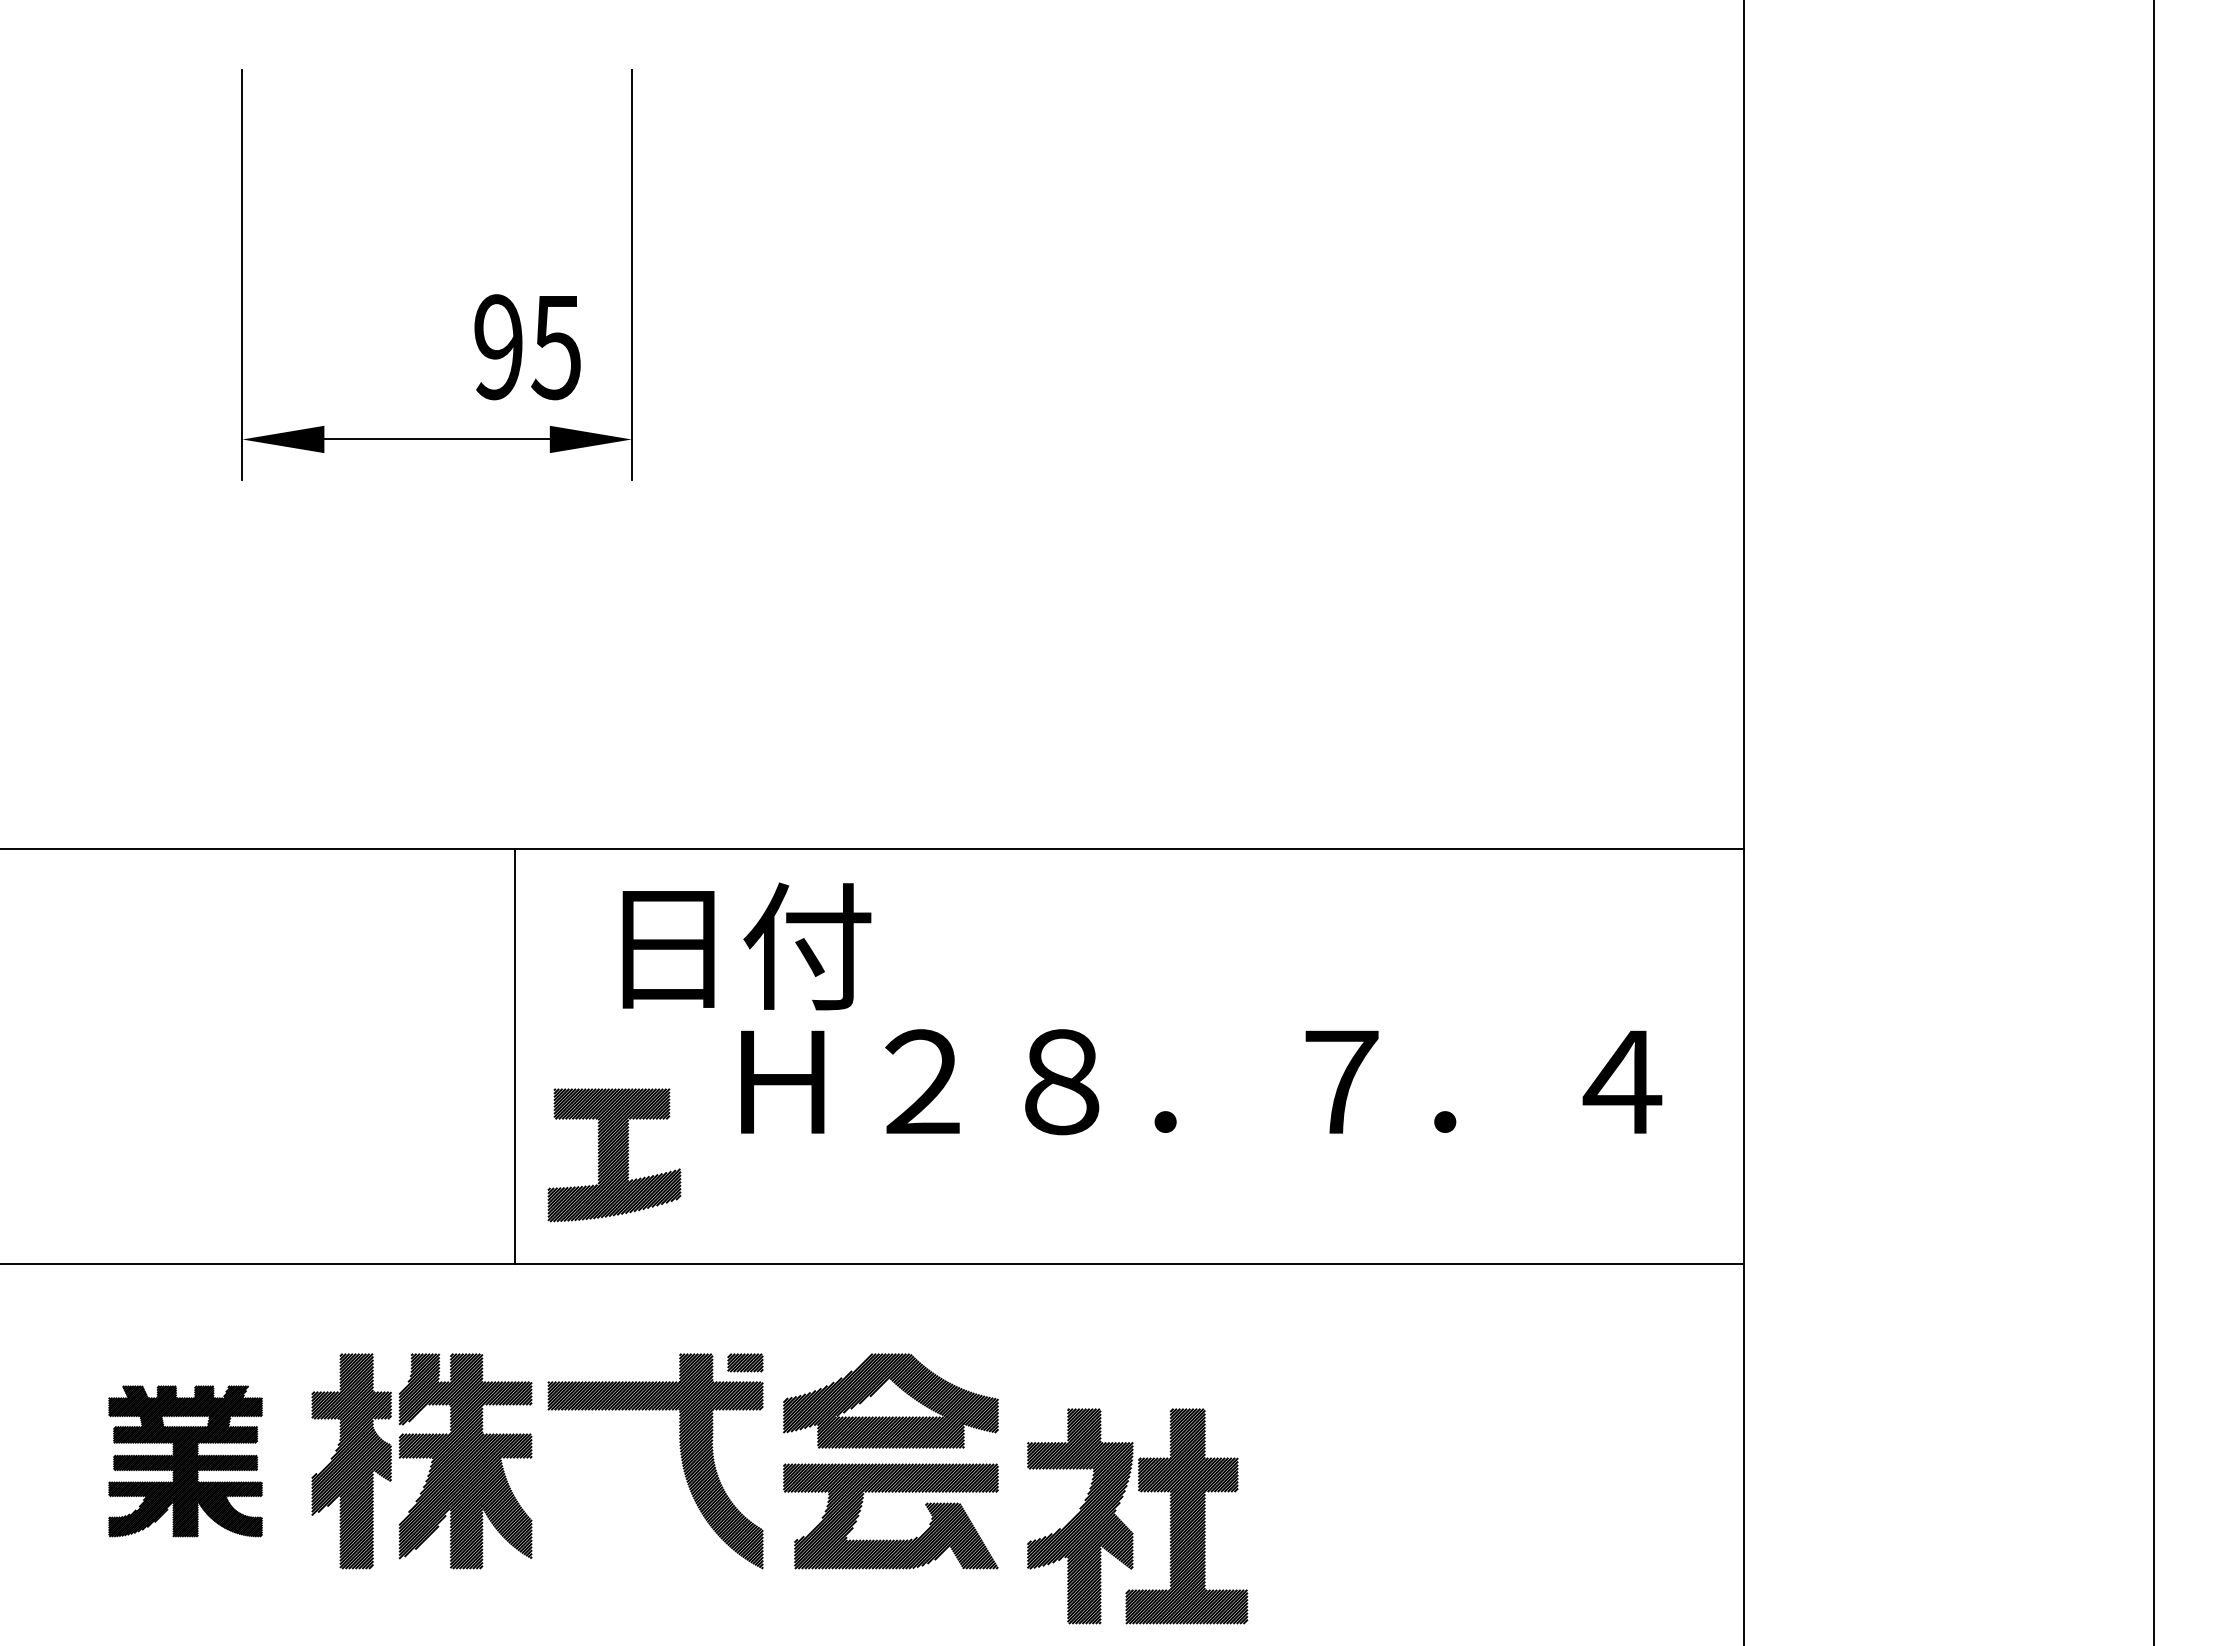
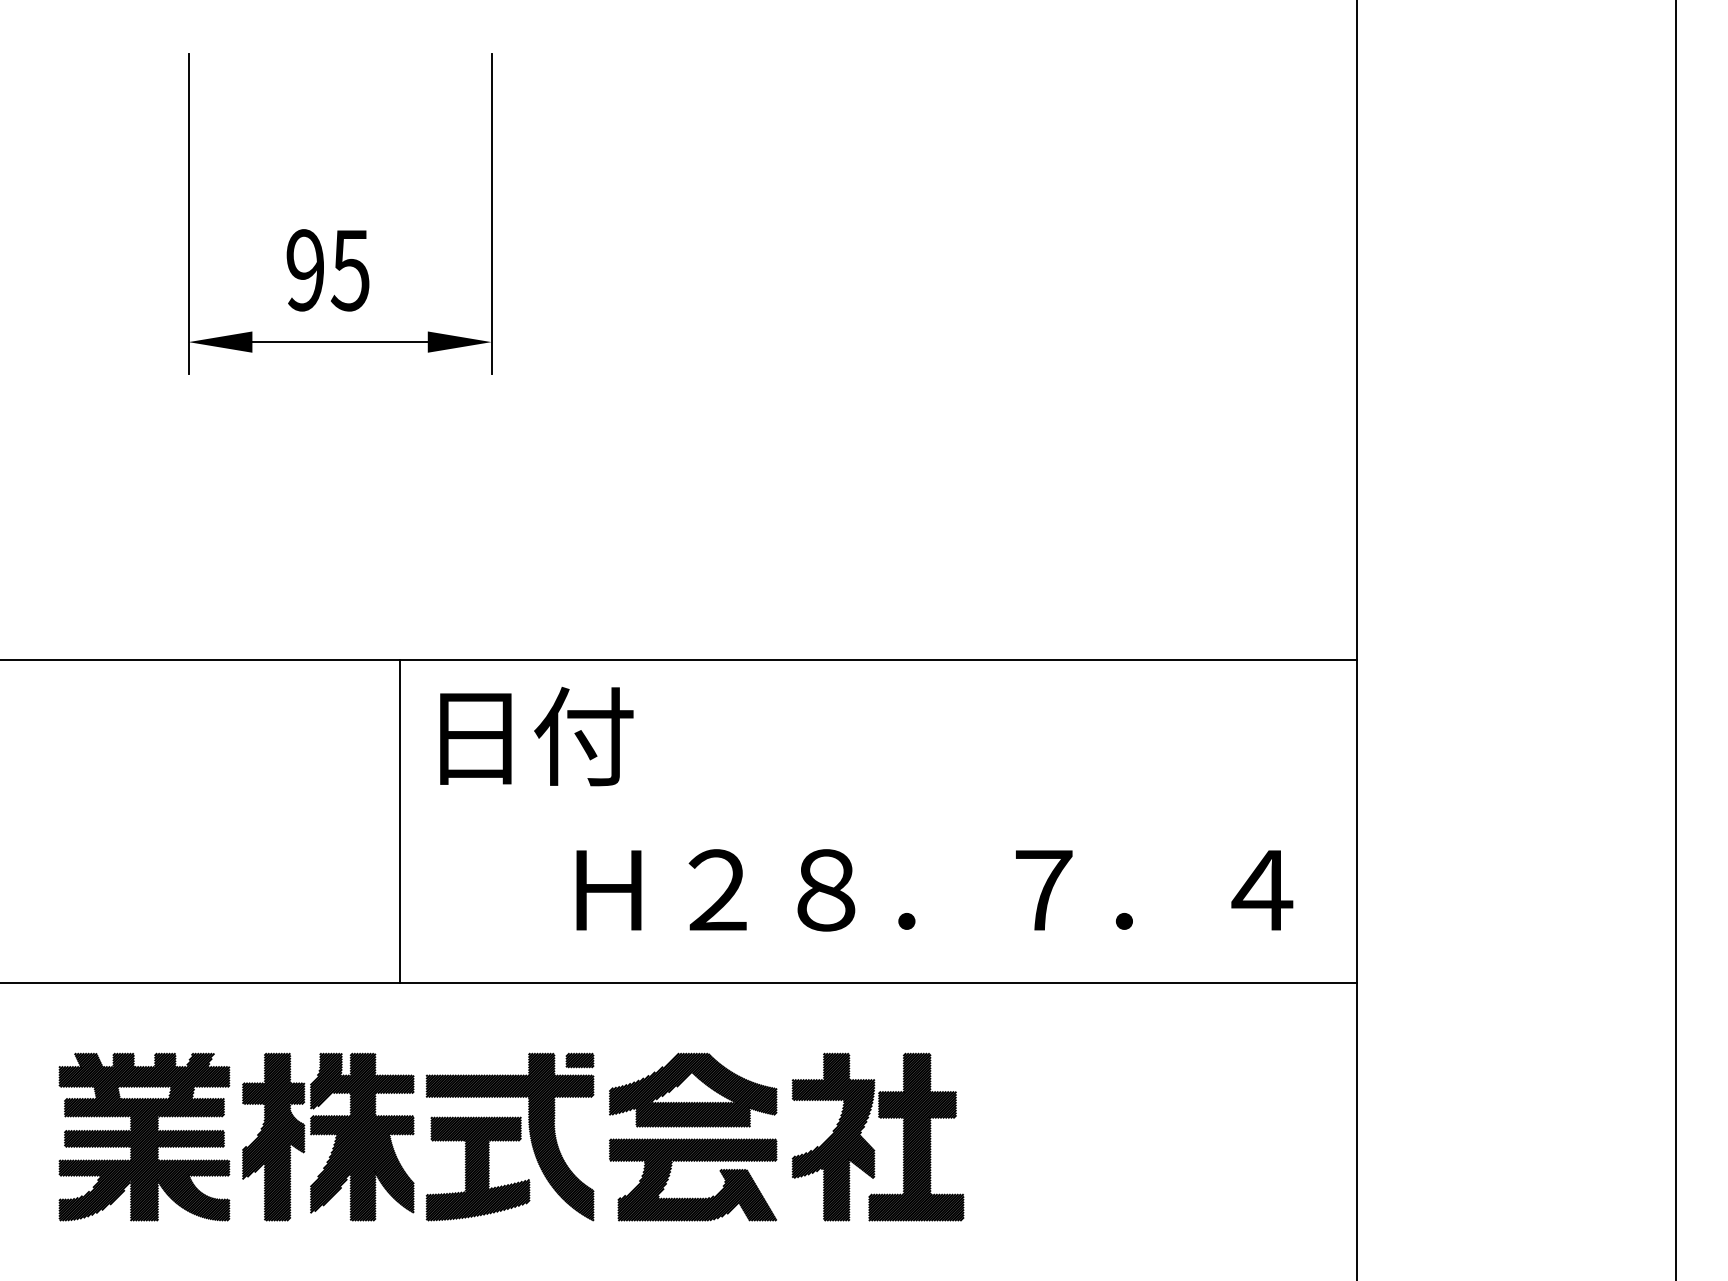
text: (527, 347) -> (327, 270), moved
text: (746, 946) -> (536, 736), moved
text: (1201, 1082) -> (934, 890), moved
part: (614, 1155) -> (478, 1169), moved
part: (185, 1461) -> (144, 1137), size x1.43
part: (1127, 1526) -> (870, 1145), moved

